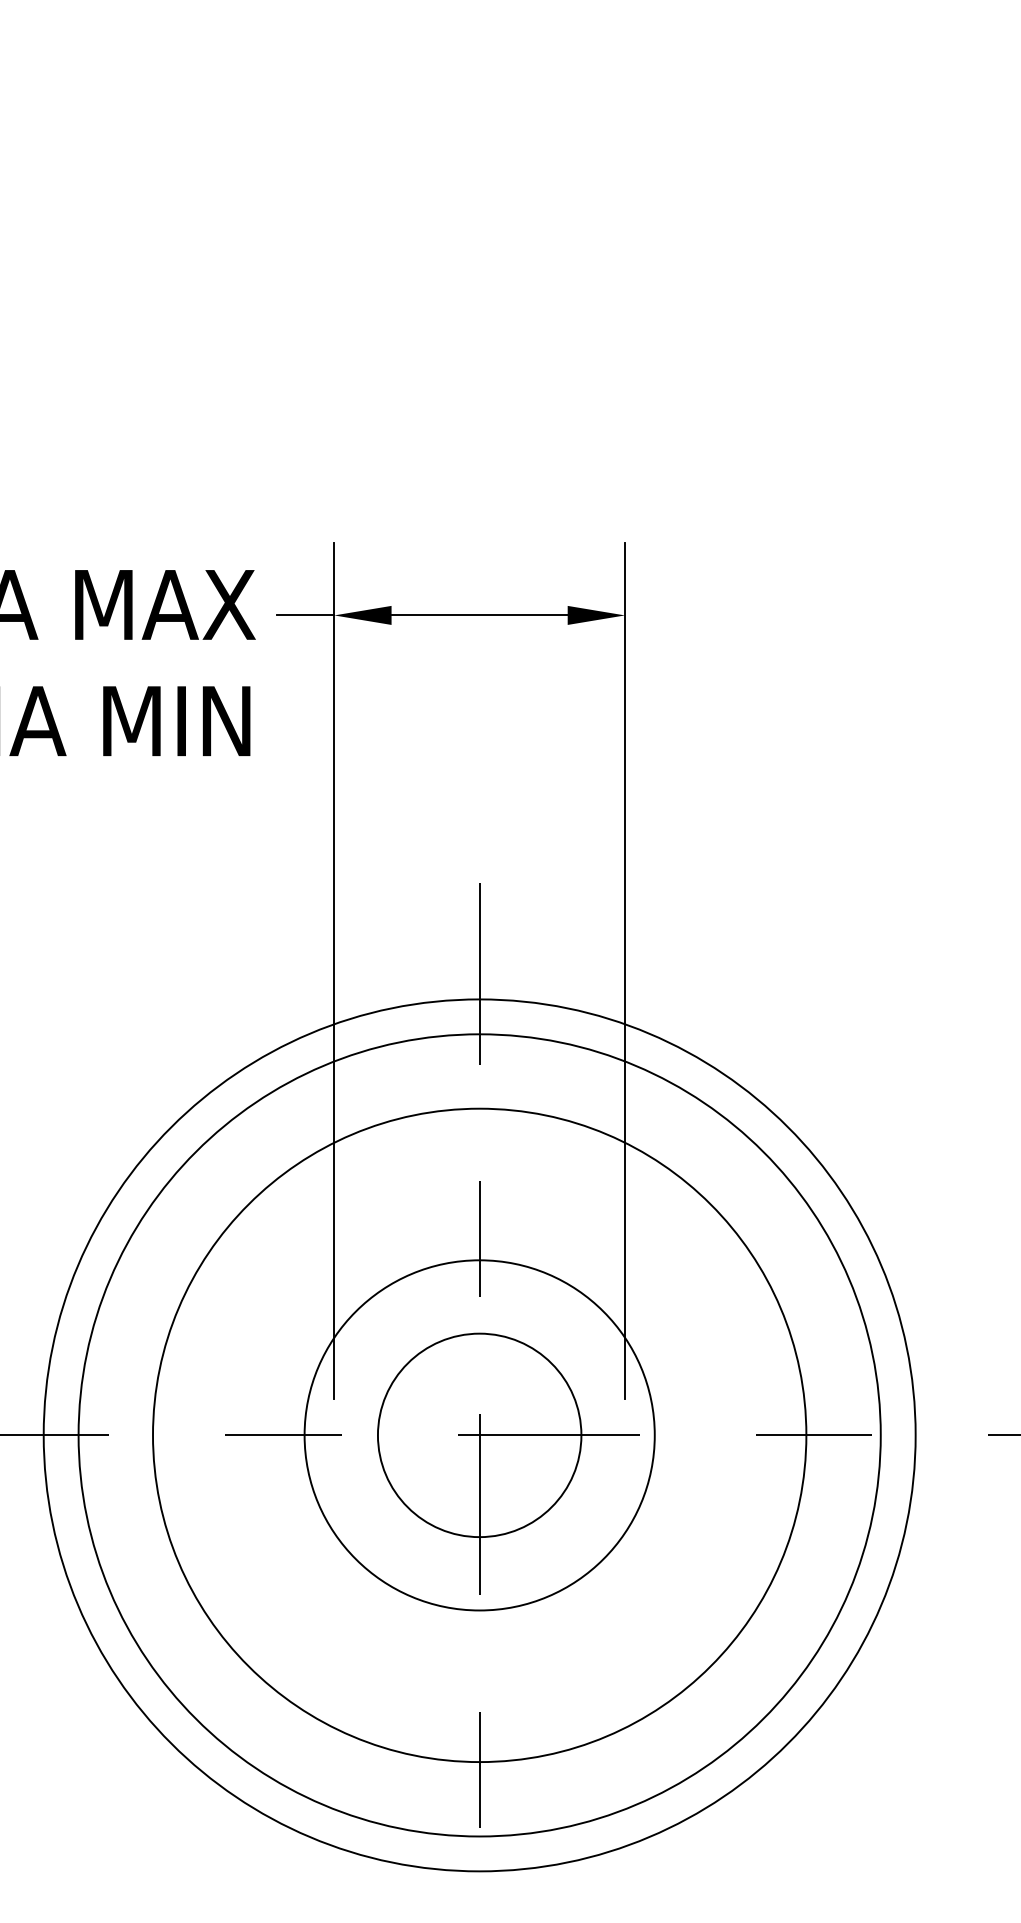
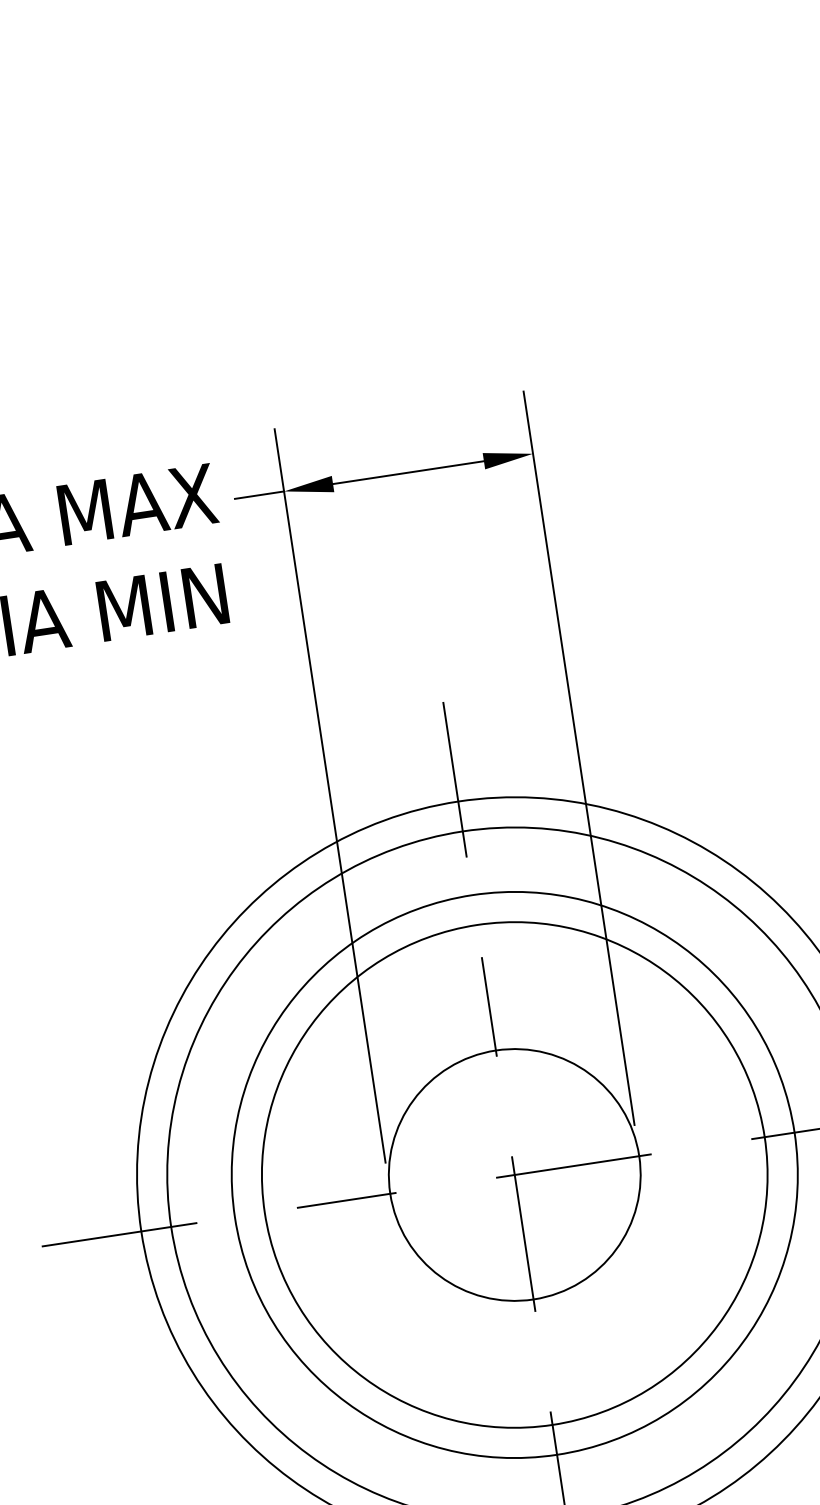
circle: (479, 1435) -> (514, 1175), size x1.43
circle: (479, 1435) -> (514, 1175), size x1.67

